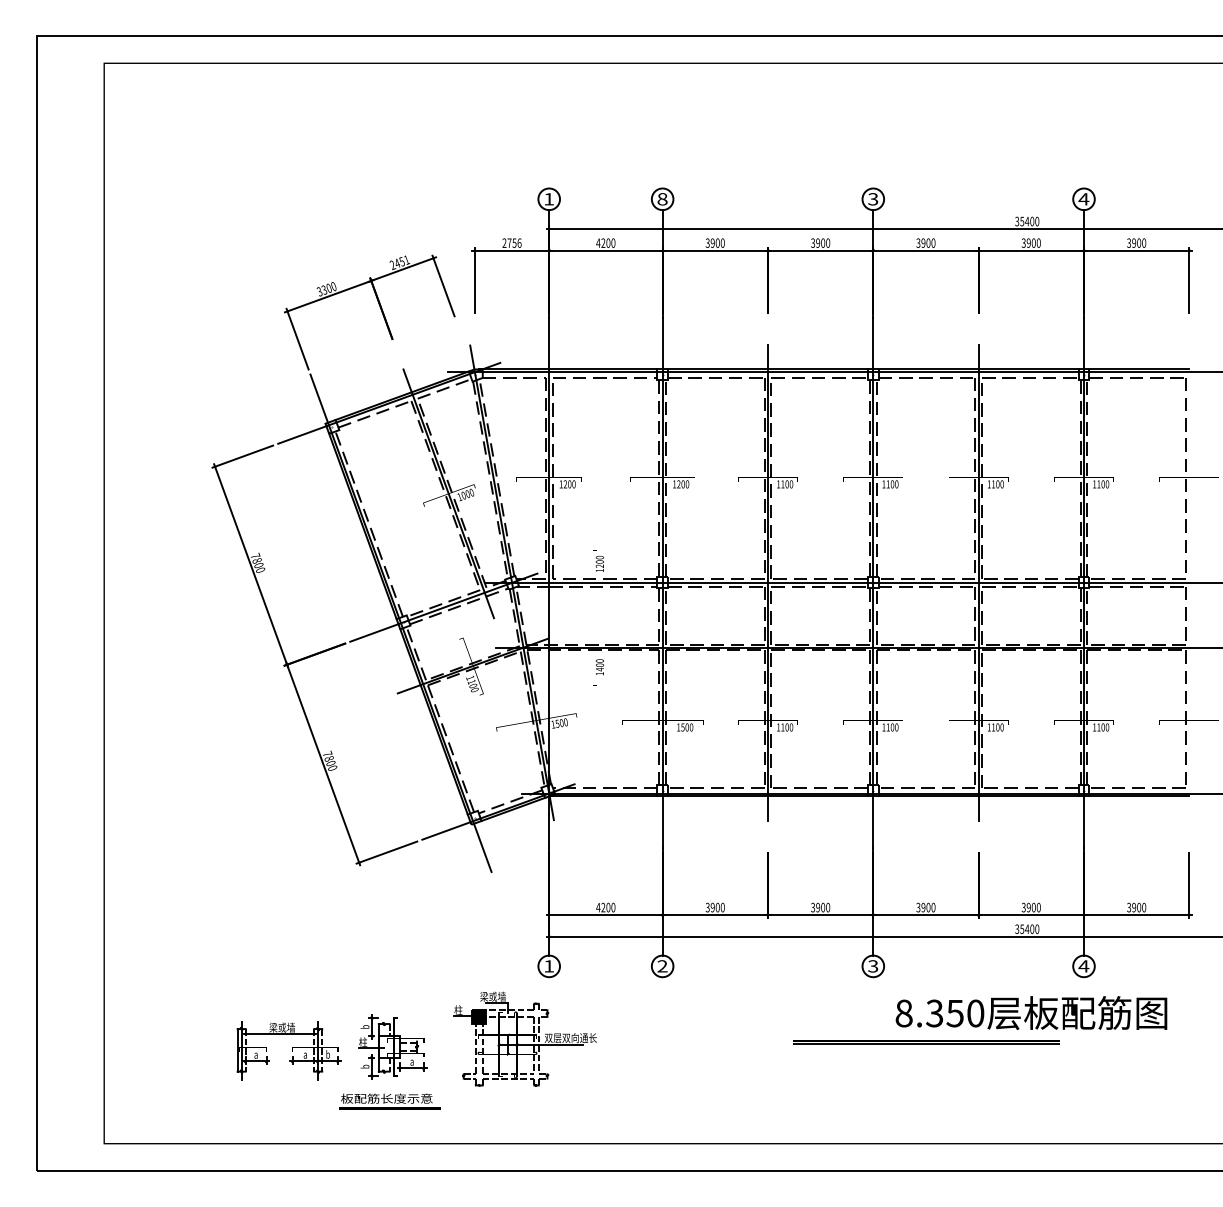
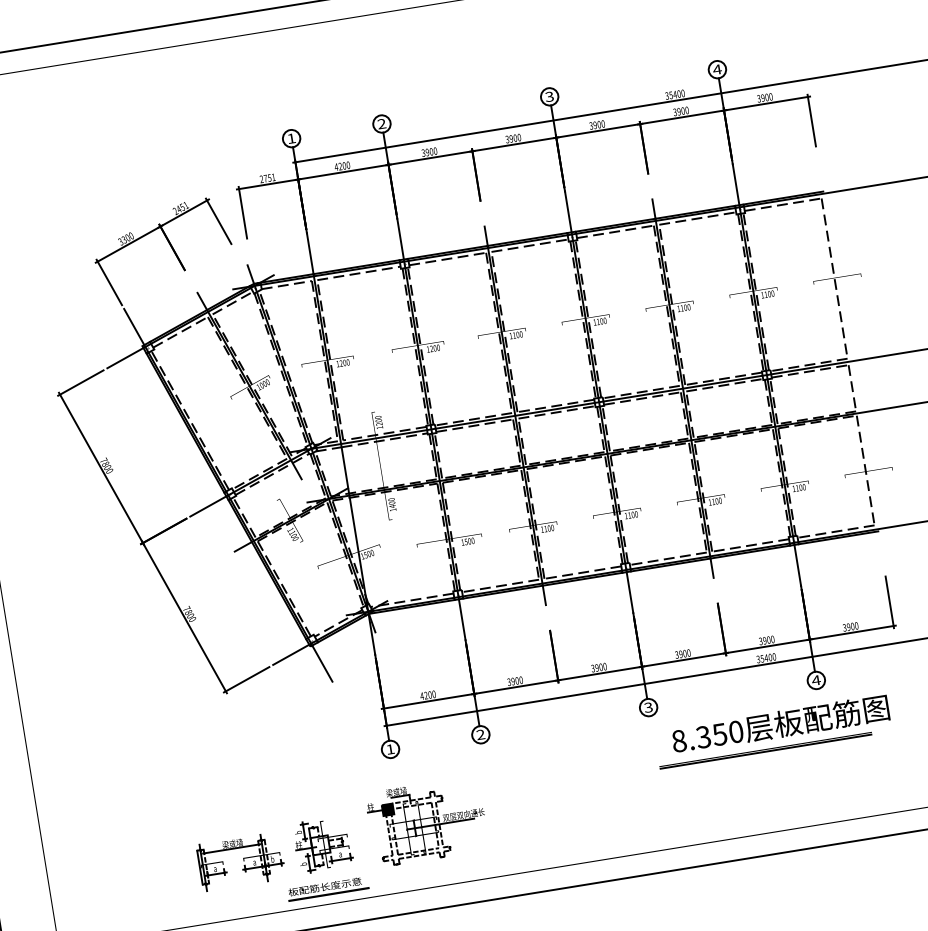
text: (662, 199) -> (381, 124), 8 -> 2
text: (519, 242) -> (273, 176), 2756 -> 2751
line: (926, 1041) -> (765, 749), moved
part: (416, 1050) -> (342, 844), moved

